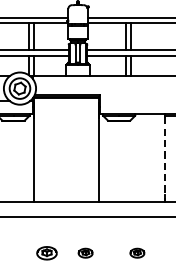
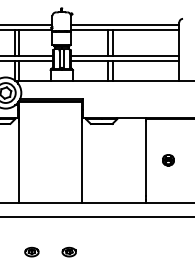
line: (164, 156) -> (145, 158), dashed -> solid
part: (46, 252) -> (31, 251), size x0.71
part: (136, 252) -> (118, 251), removed

